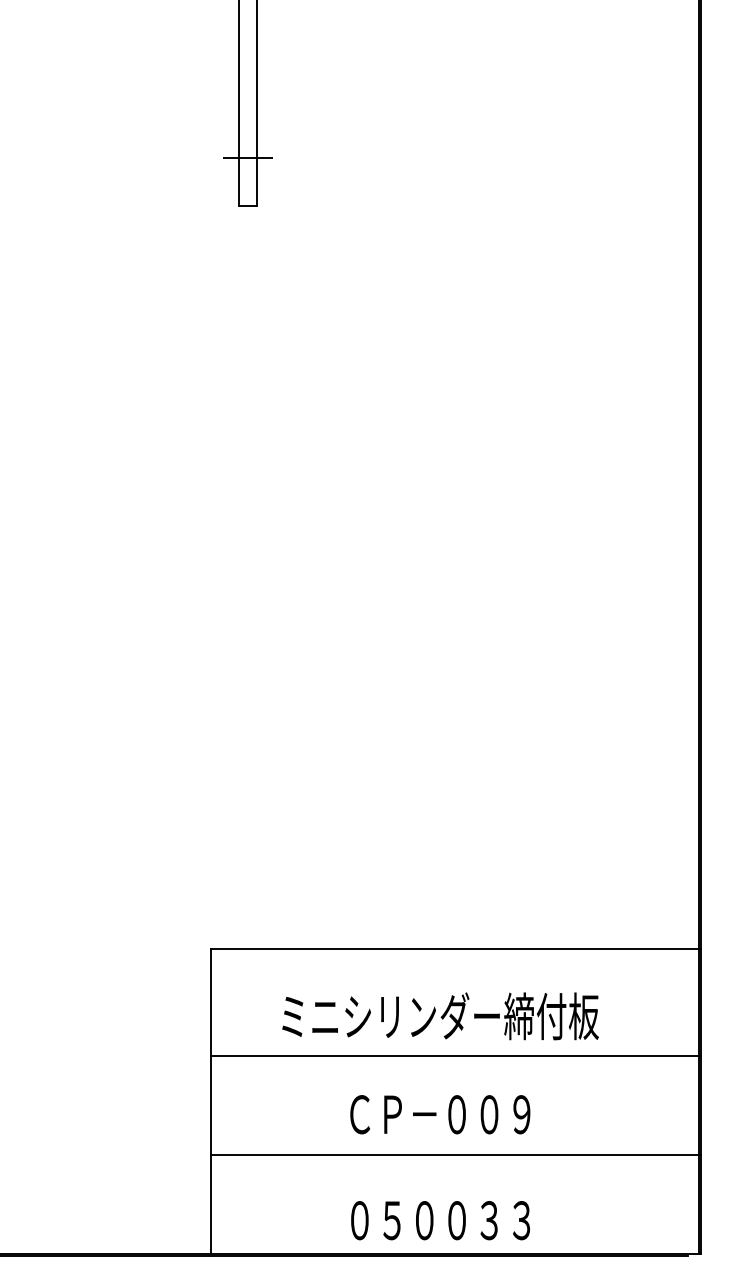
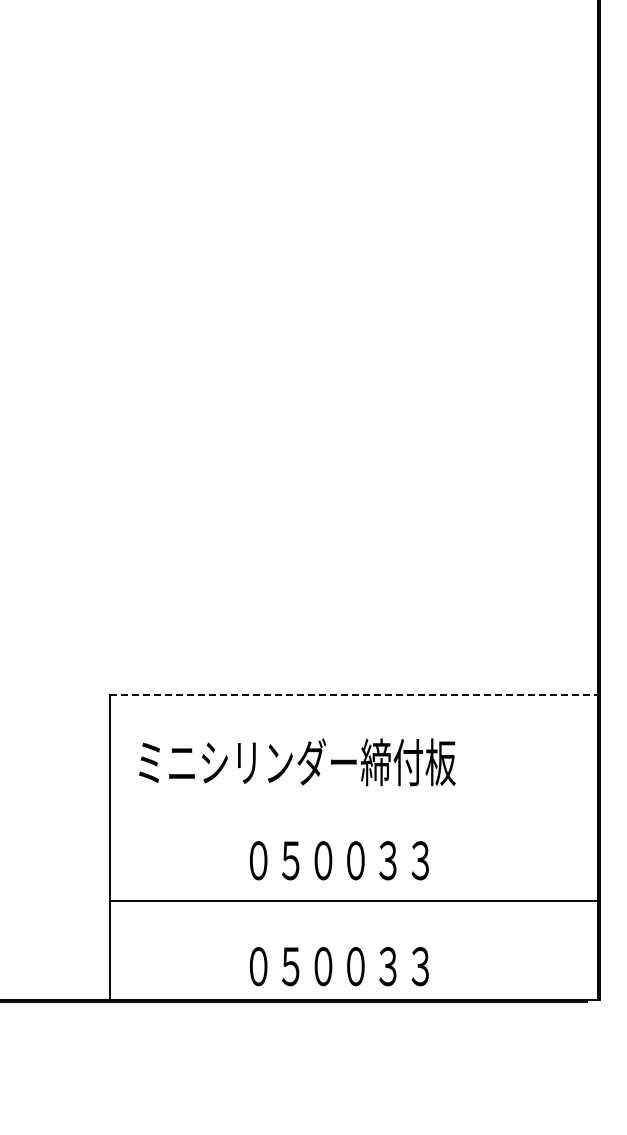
line: (455, 949) -> (354, 695), solid -> dashed
text: (440, 1016) -> (297, 762), moved
line: (455, 1056) -> (354, 802), removed
text: (440, 1114) -> (339, 860), ＣＰ－００９ -> ０５００３３

